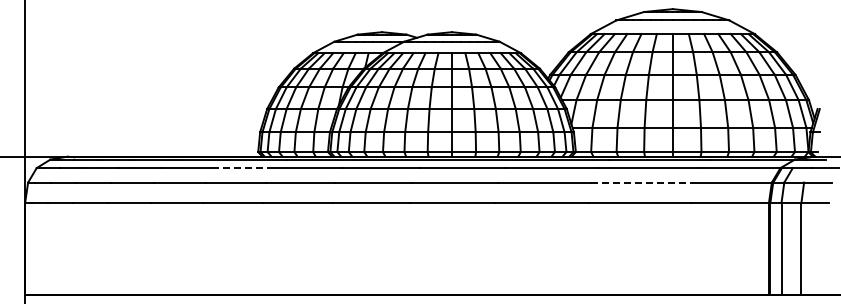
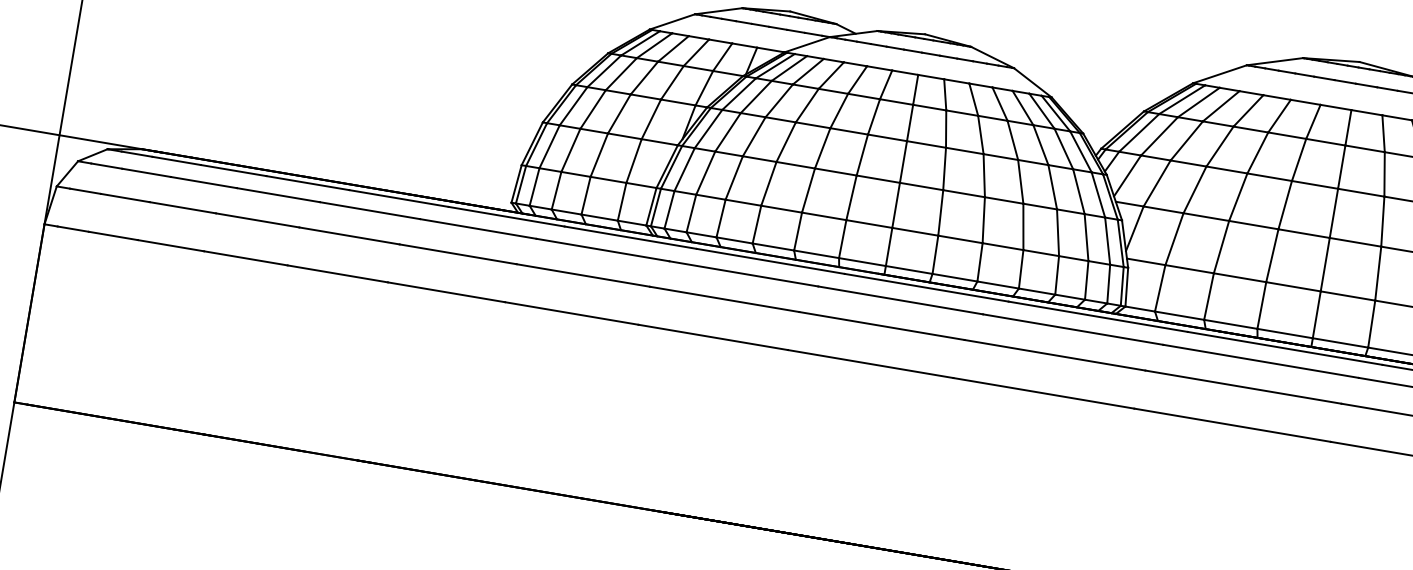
line: (243, 168) -> (477, 229), dashed -> solid
line: (642, 182) -> (1244, 387), dashed -> solid

